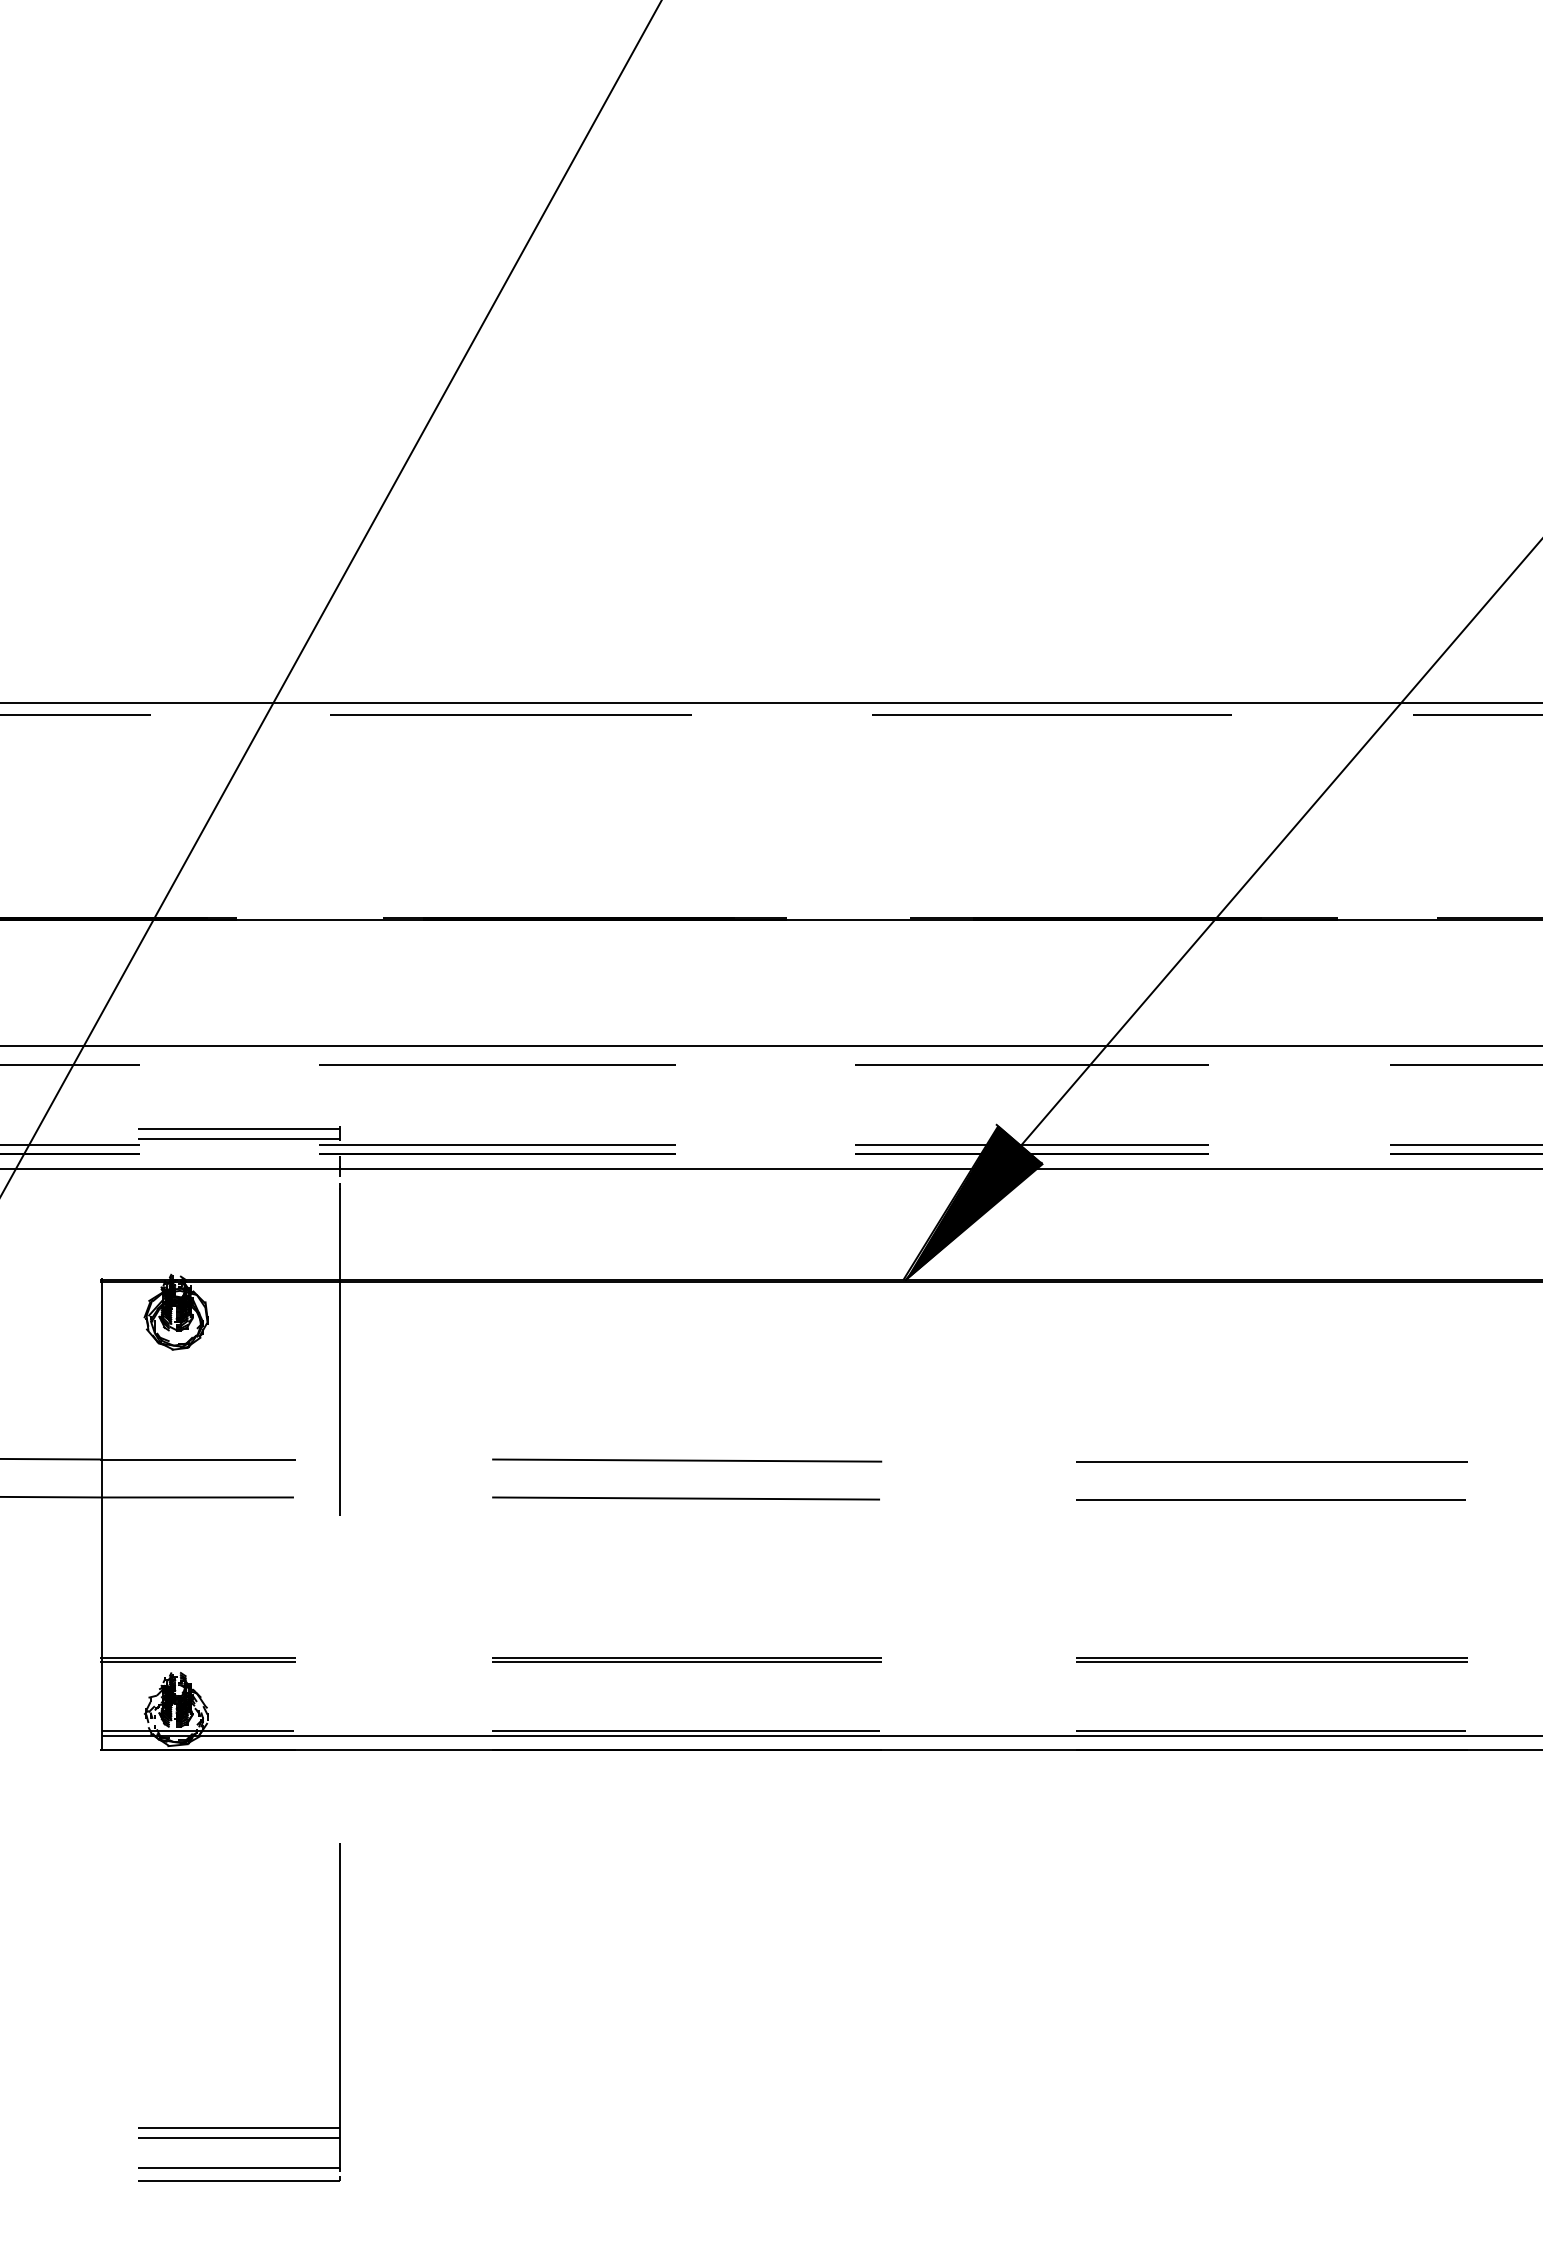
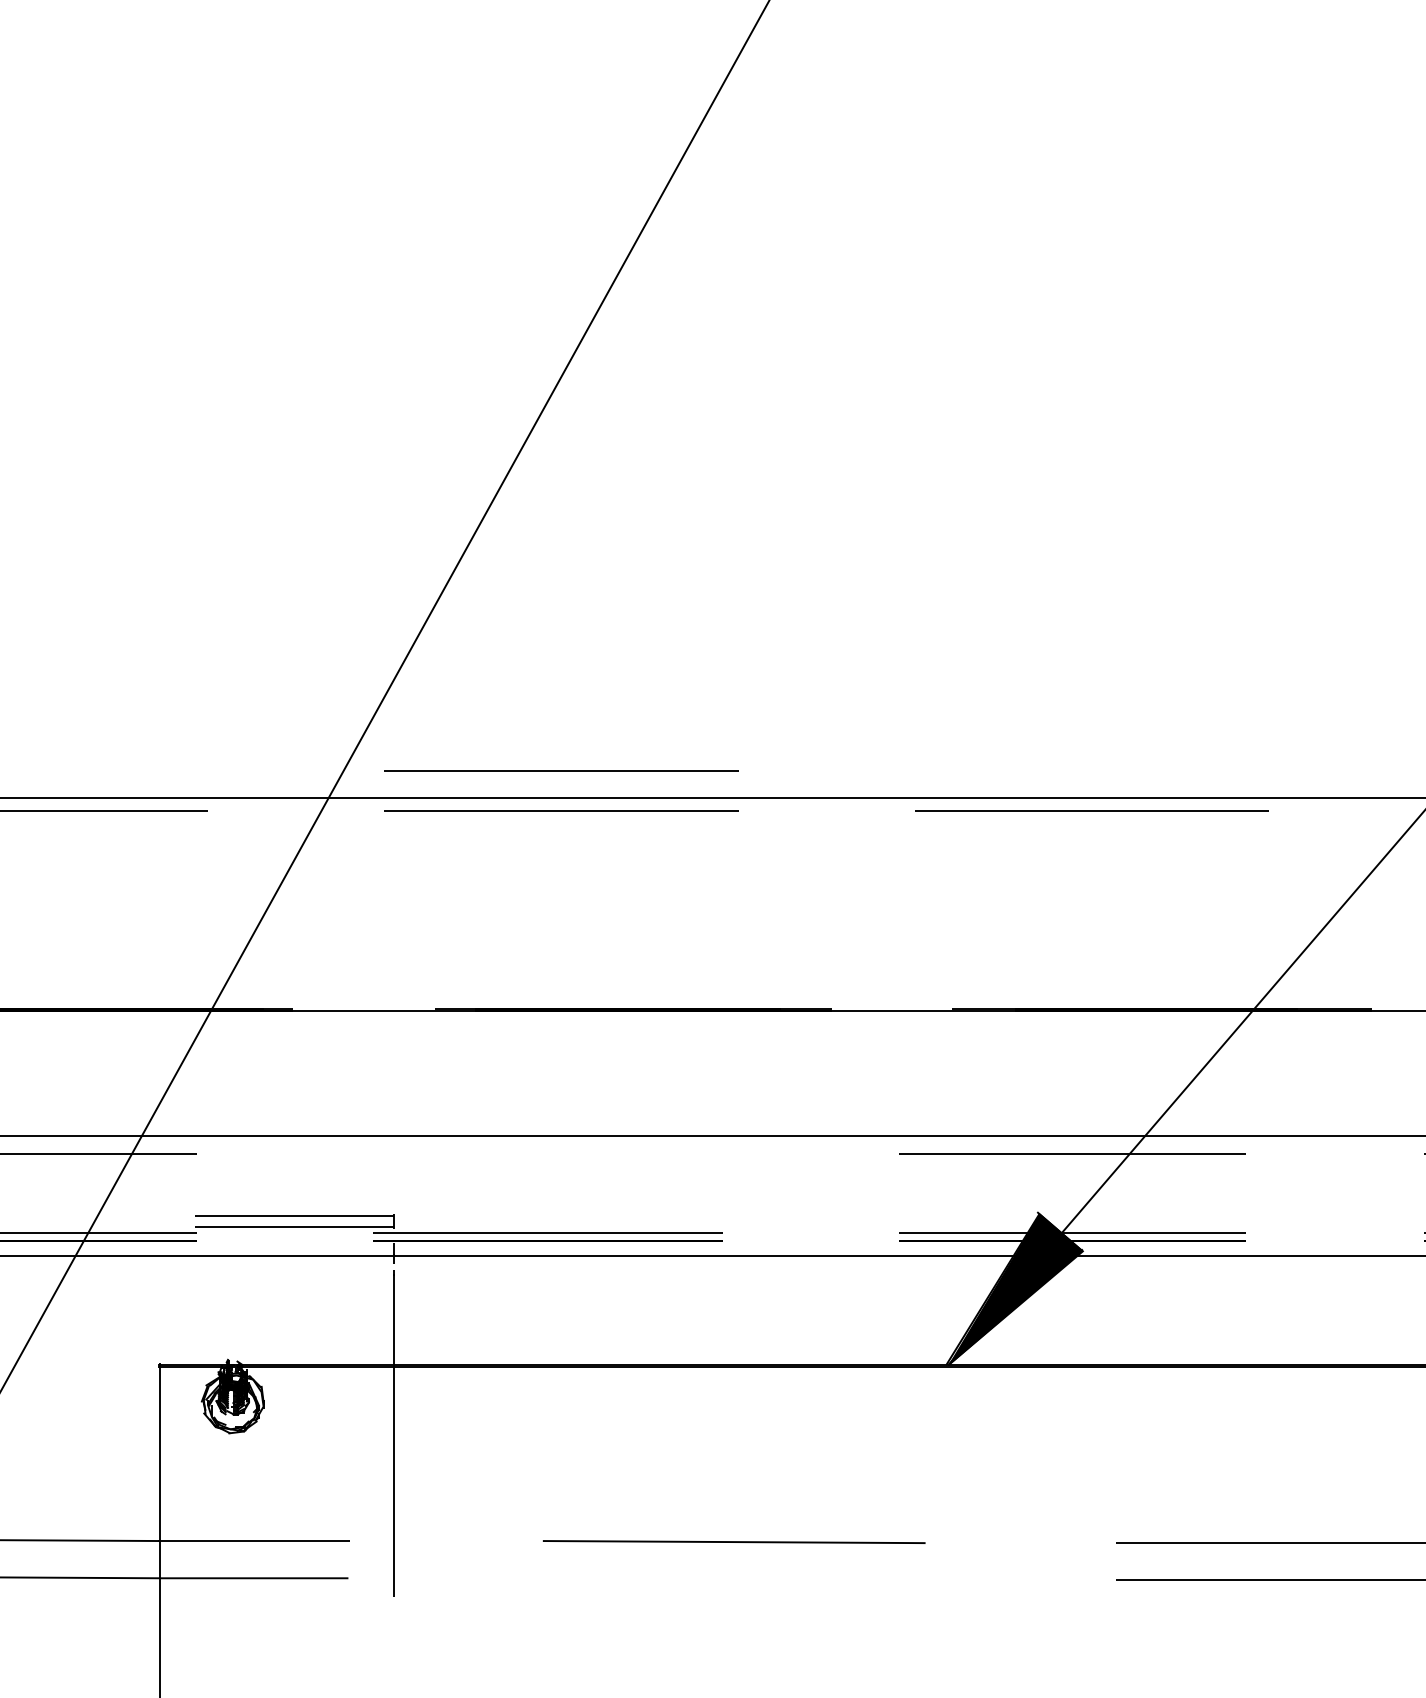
line: (510, 673) -> (560, 769), added
line: (497, 1064) -> (548, 1153), removed
line: (685, 1498) -> (732, 1579), removed

